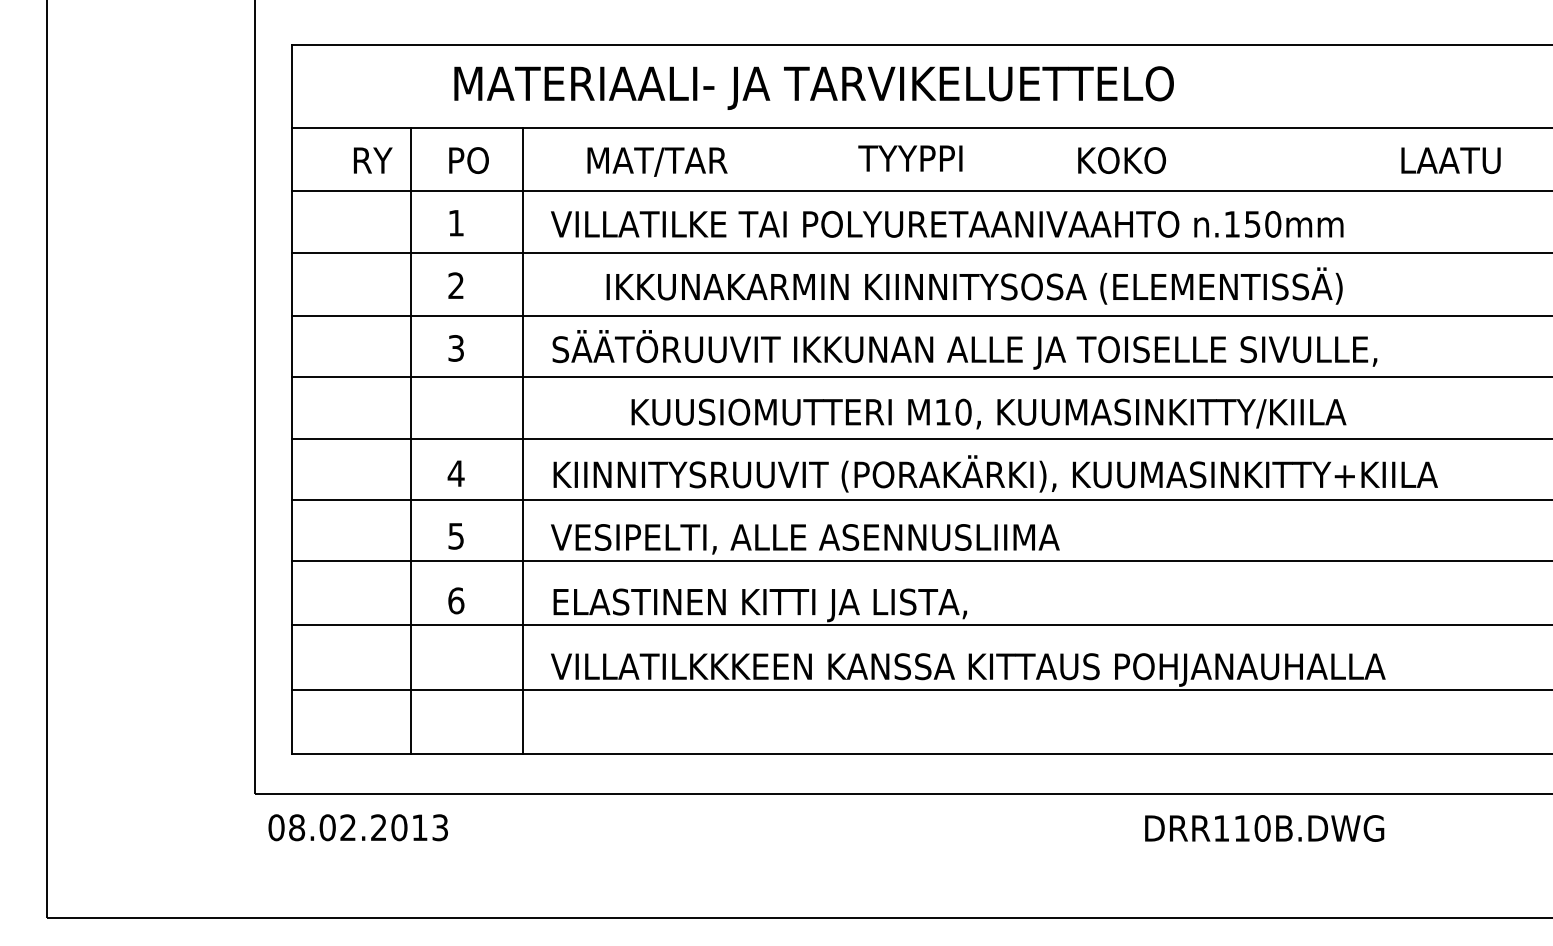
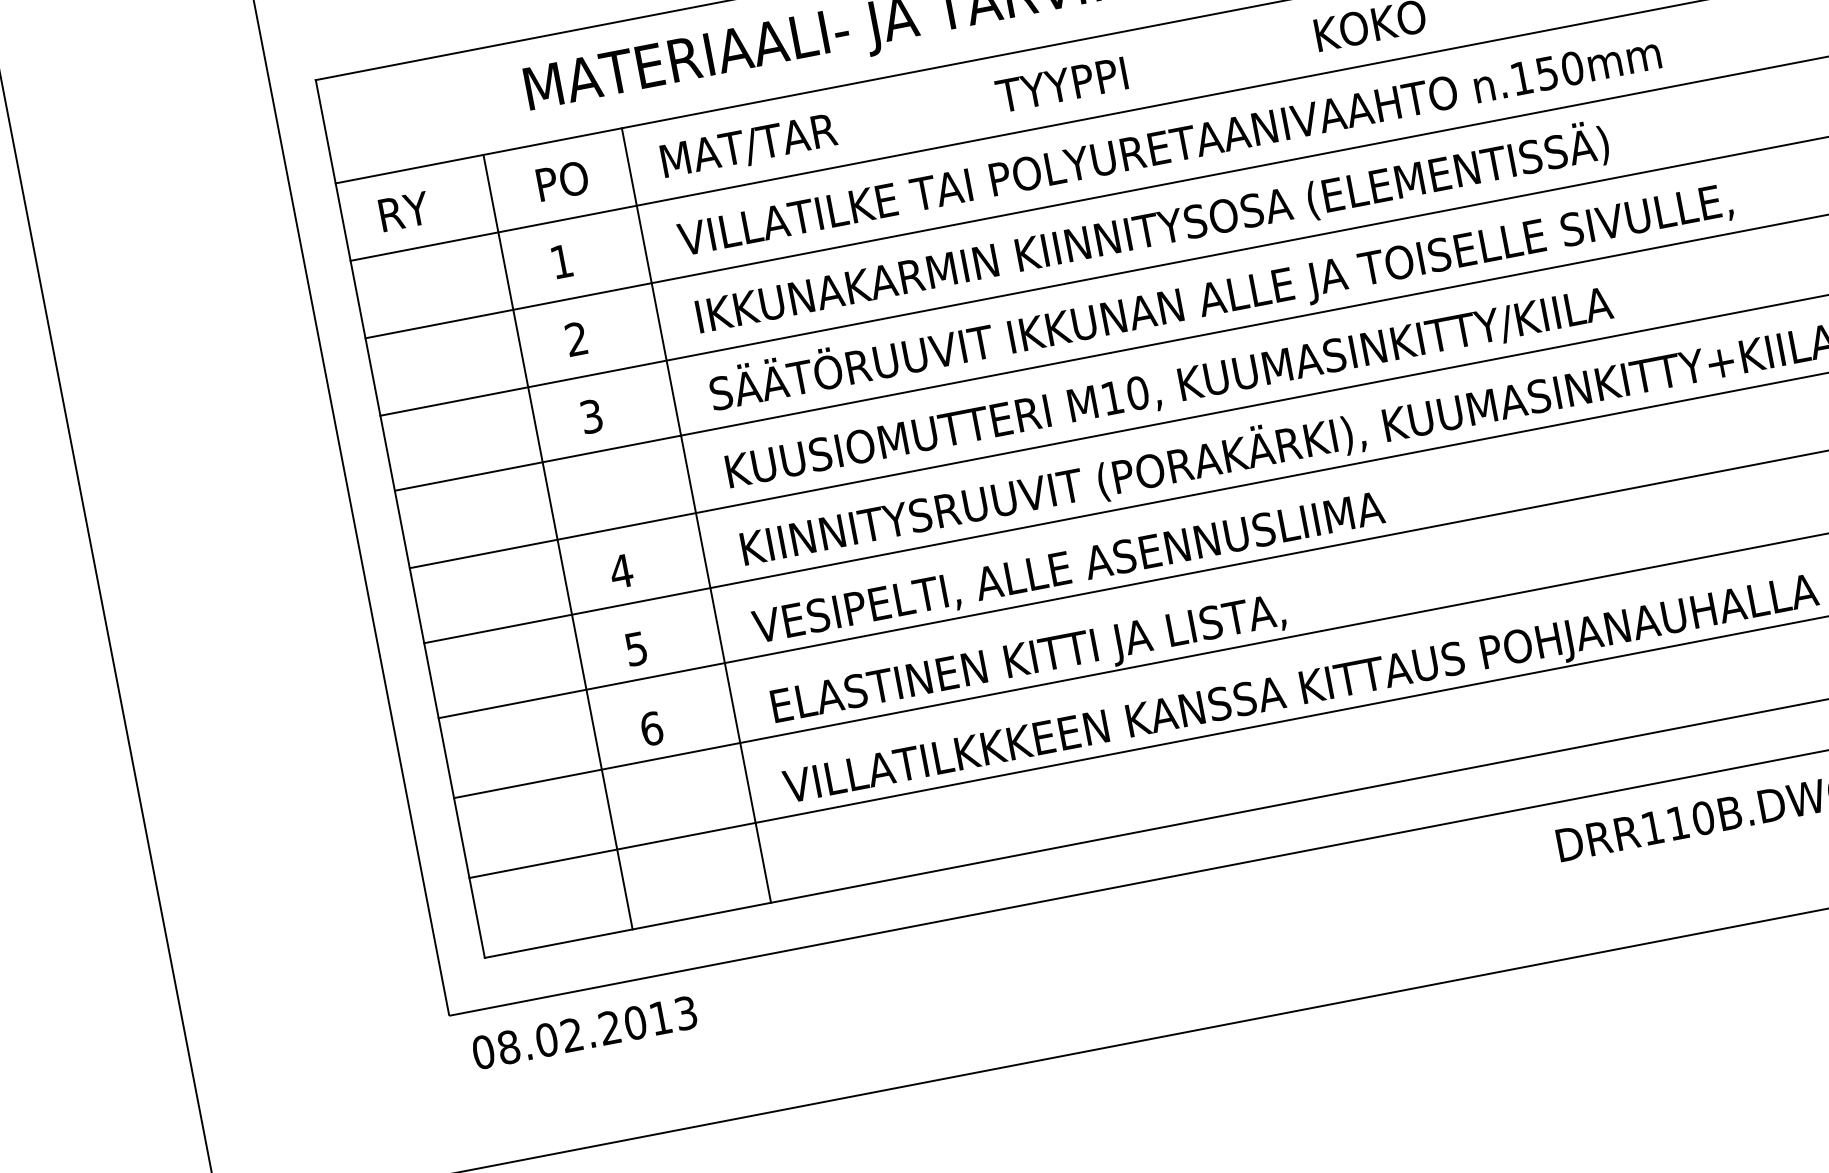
text: (910, 158) -> (1061, 84), moved
text: (373, 160) -> (404, 211), moved
text: (657, 161) -> (749, 146), moved
text: (974, 285) -> (1152, 227), moved
text: (988, 413) -> (1168, 388), moved

